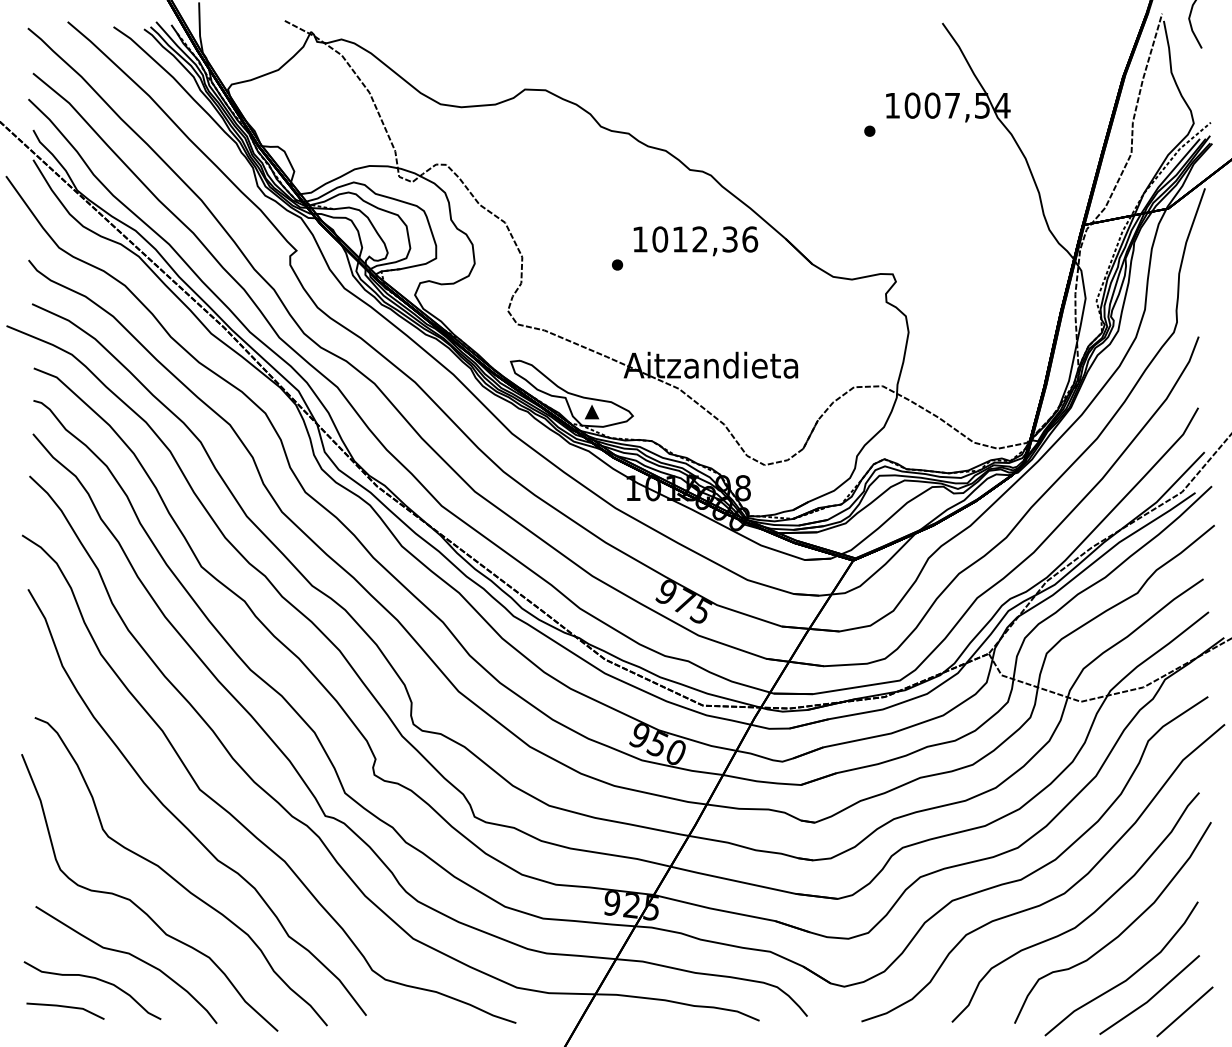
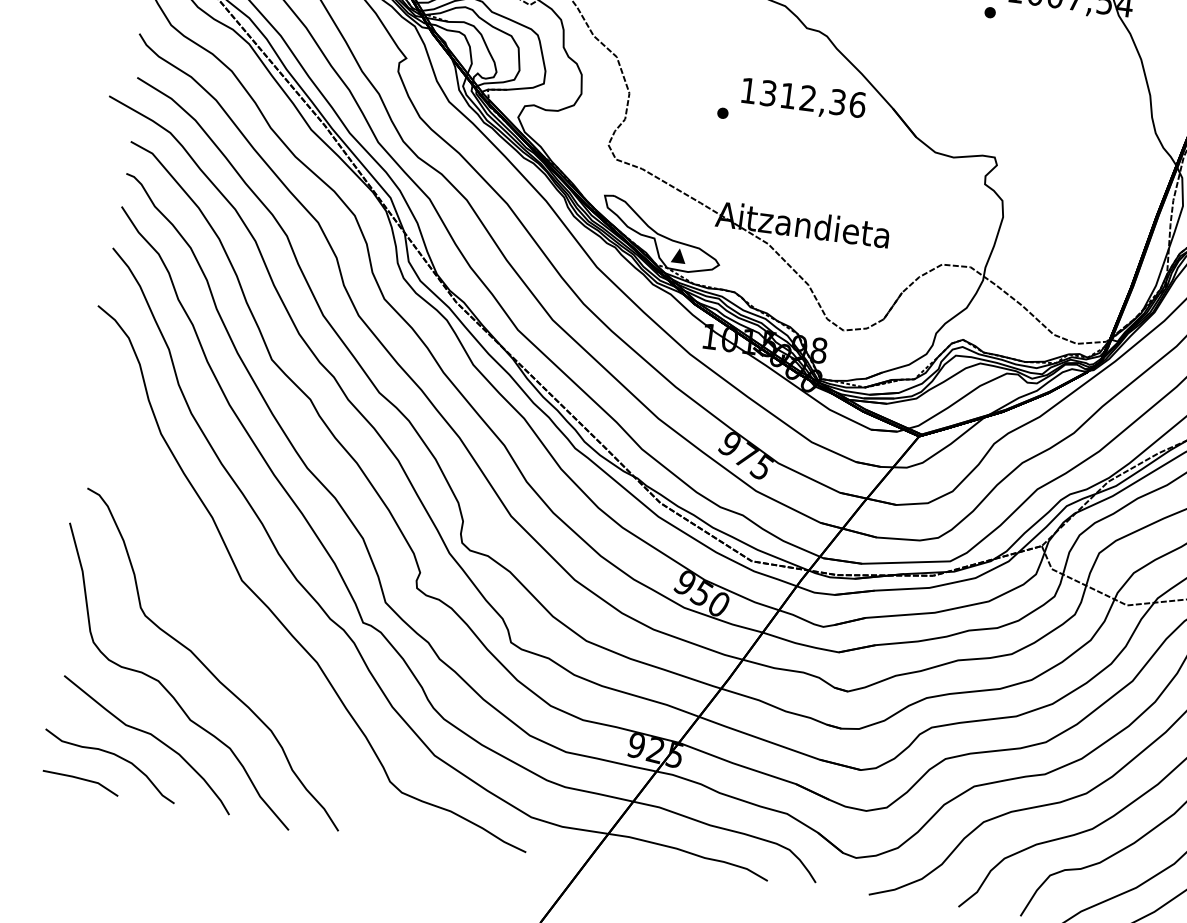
text: (660, 239) -> (768, 93), 1012,36 -> 1312,36
curve: (179, 819) -> (217, 607), removed

